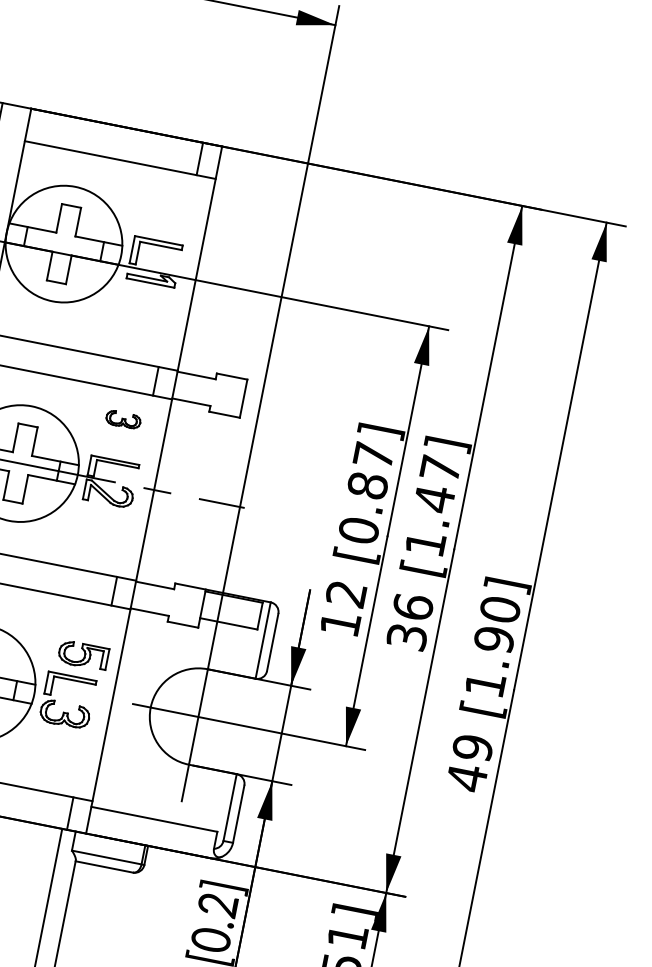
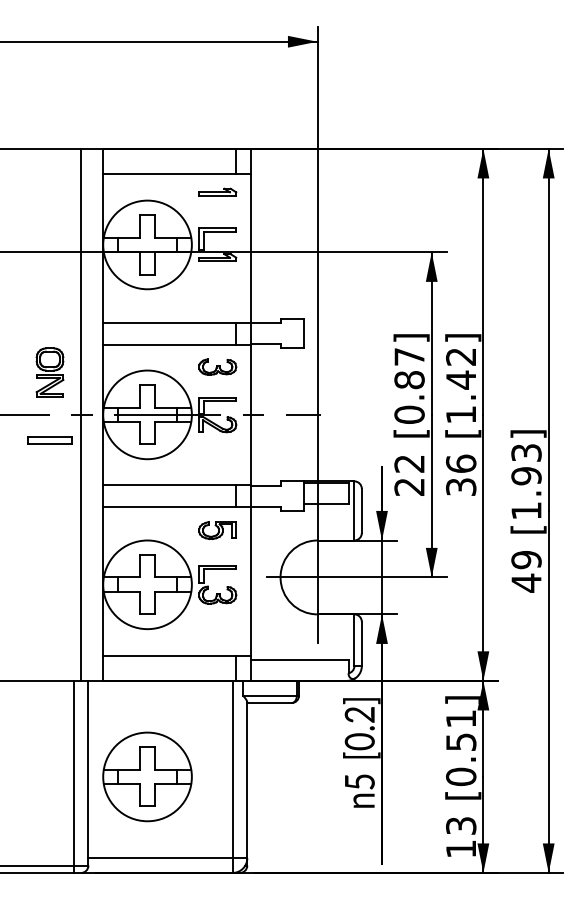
part: (168, 192) -> (217, 191), added
part: (123, 418) -> (217, 366), size x1.43
text: (439, 468) -> (460, 356), [1.47] -> [1.42]
text: (500, 609) -> (526, 452), [1.90] -> [1.93]
text: (340, 623) -> (409, 486), 12 -> 22
part: (83, 655) -> (217, 530), moved

